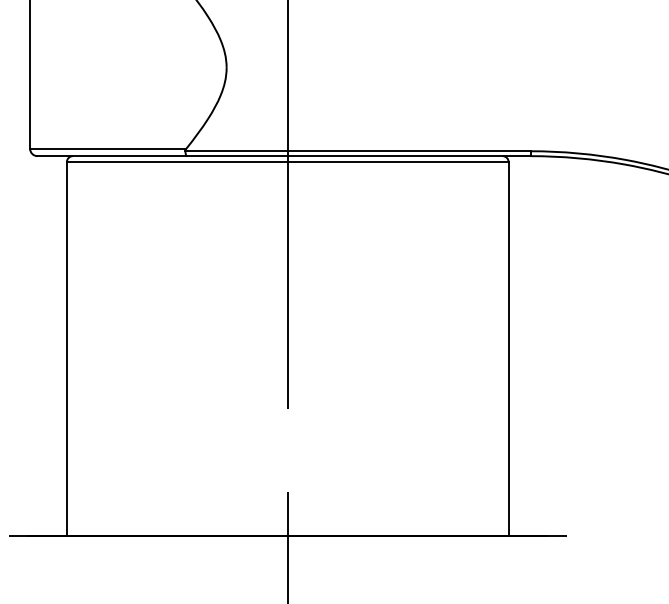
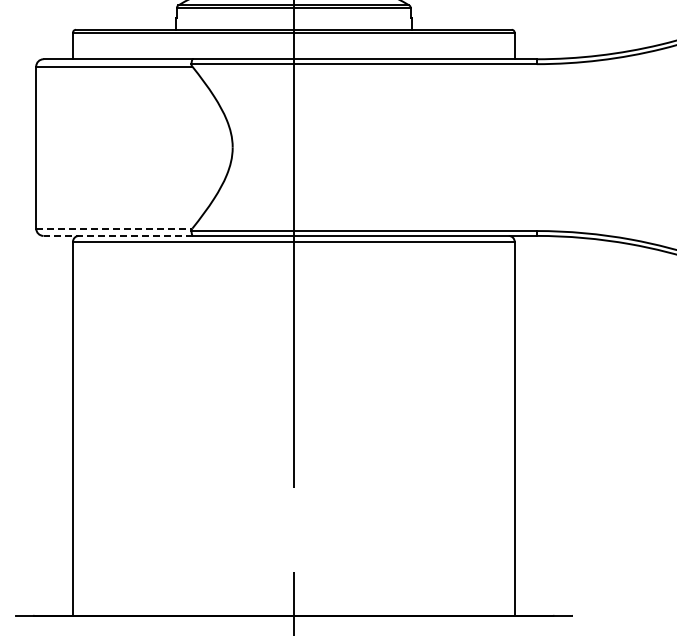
line: (108, 148) -> (114, 228), solid -> dashed
line: (112, 155) -> (118, 235), solid -> dashed

